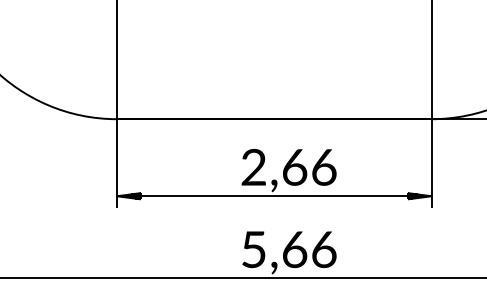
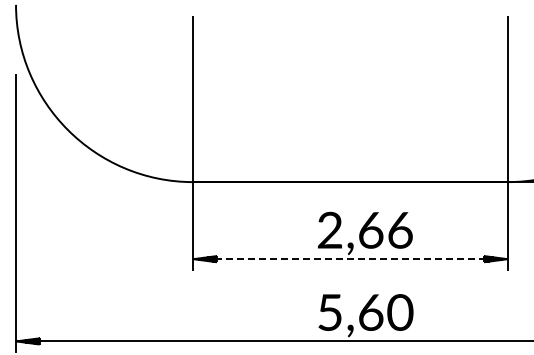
line: (274, 196) -> (350, 259), solid -> dashed
text: (324, 249) -> (400, 312), 5,66 -> 5,60

